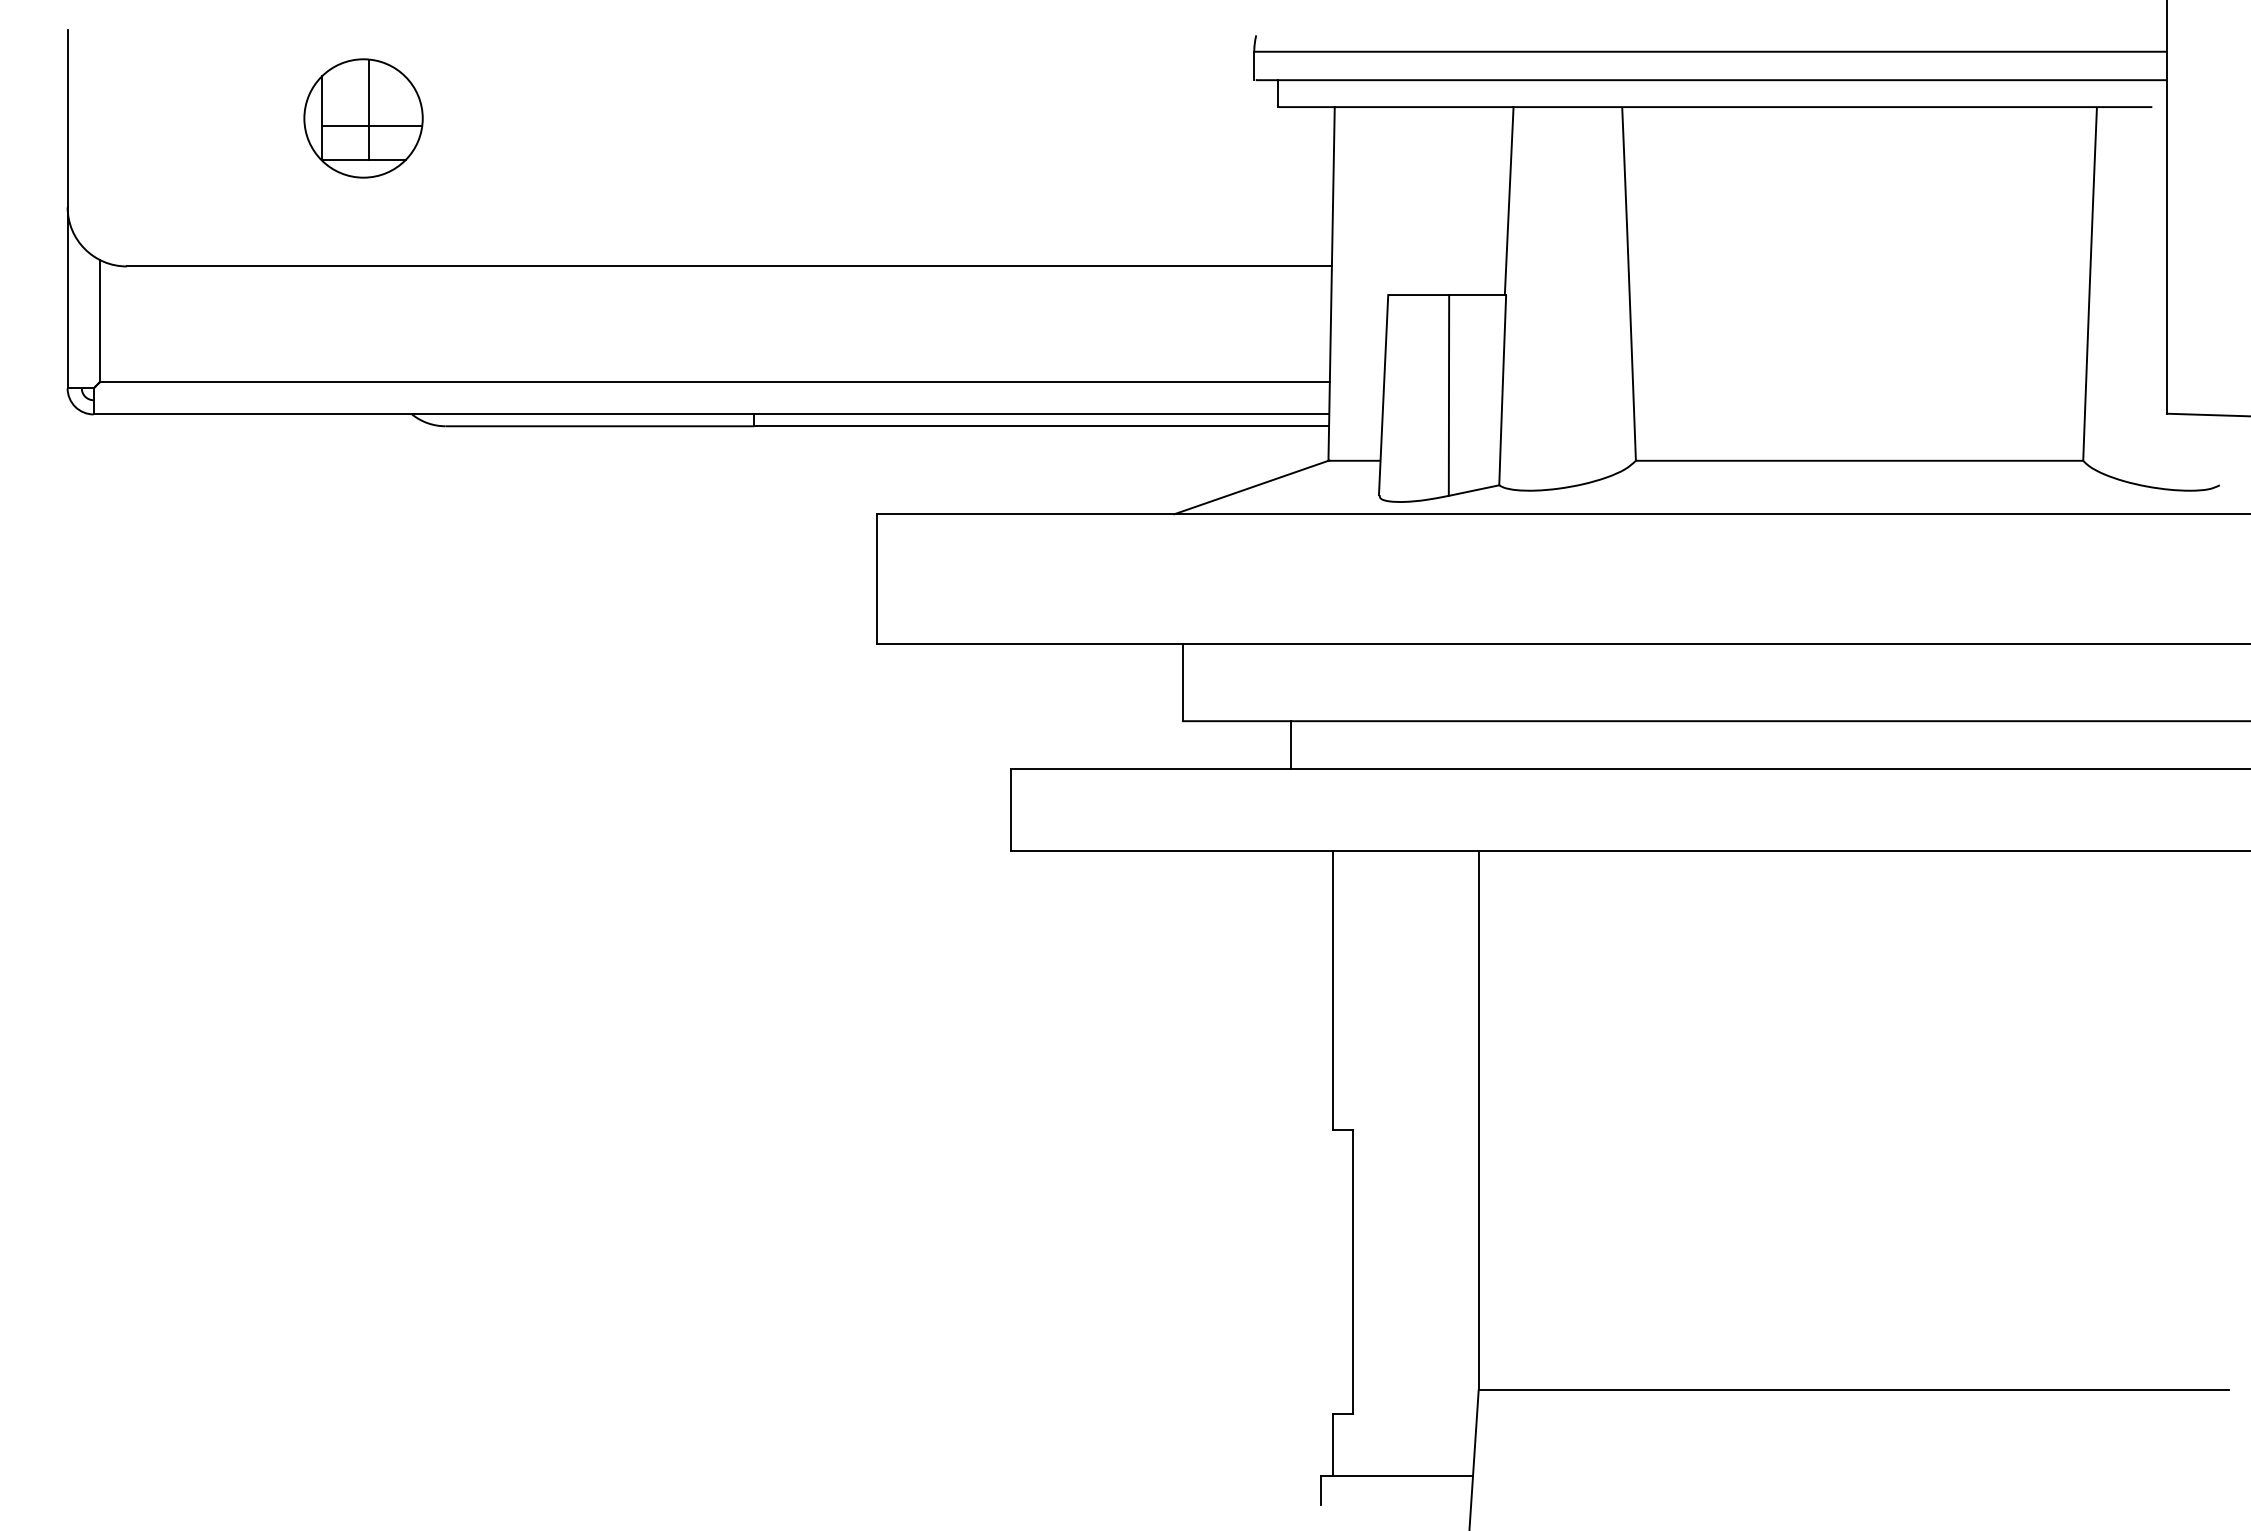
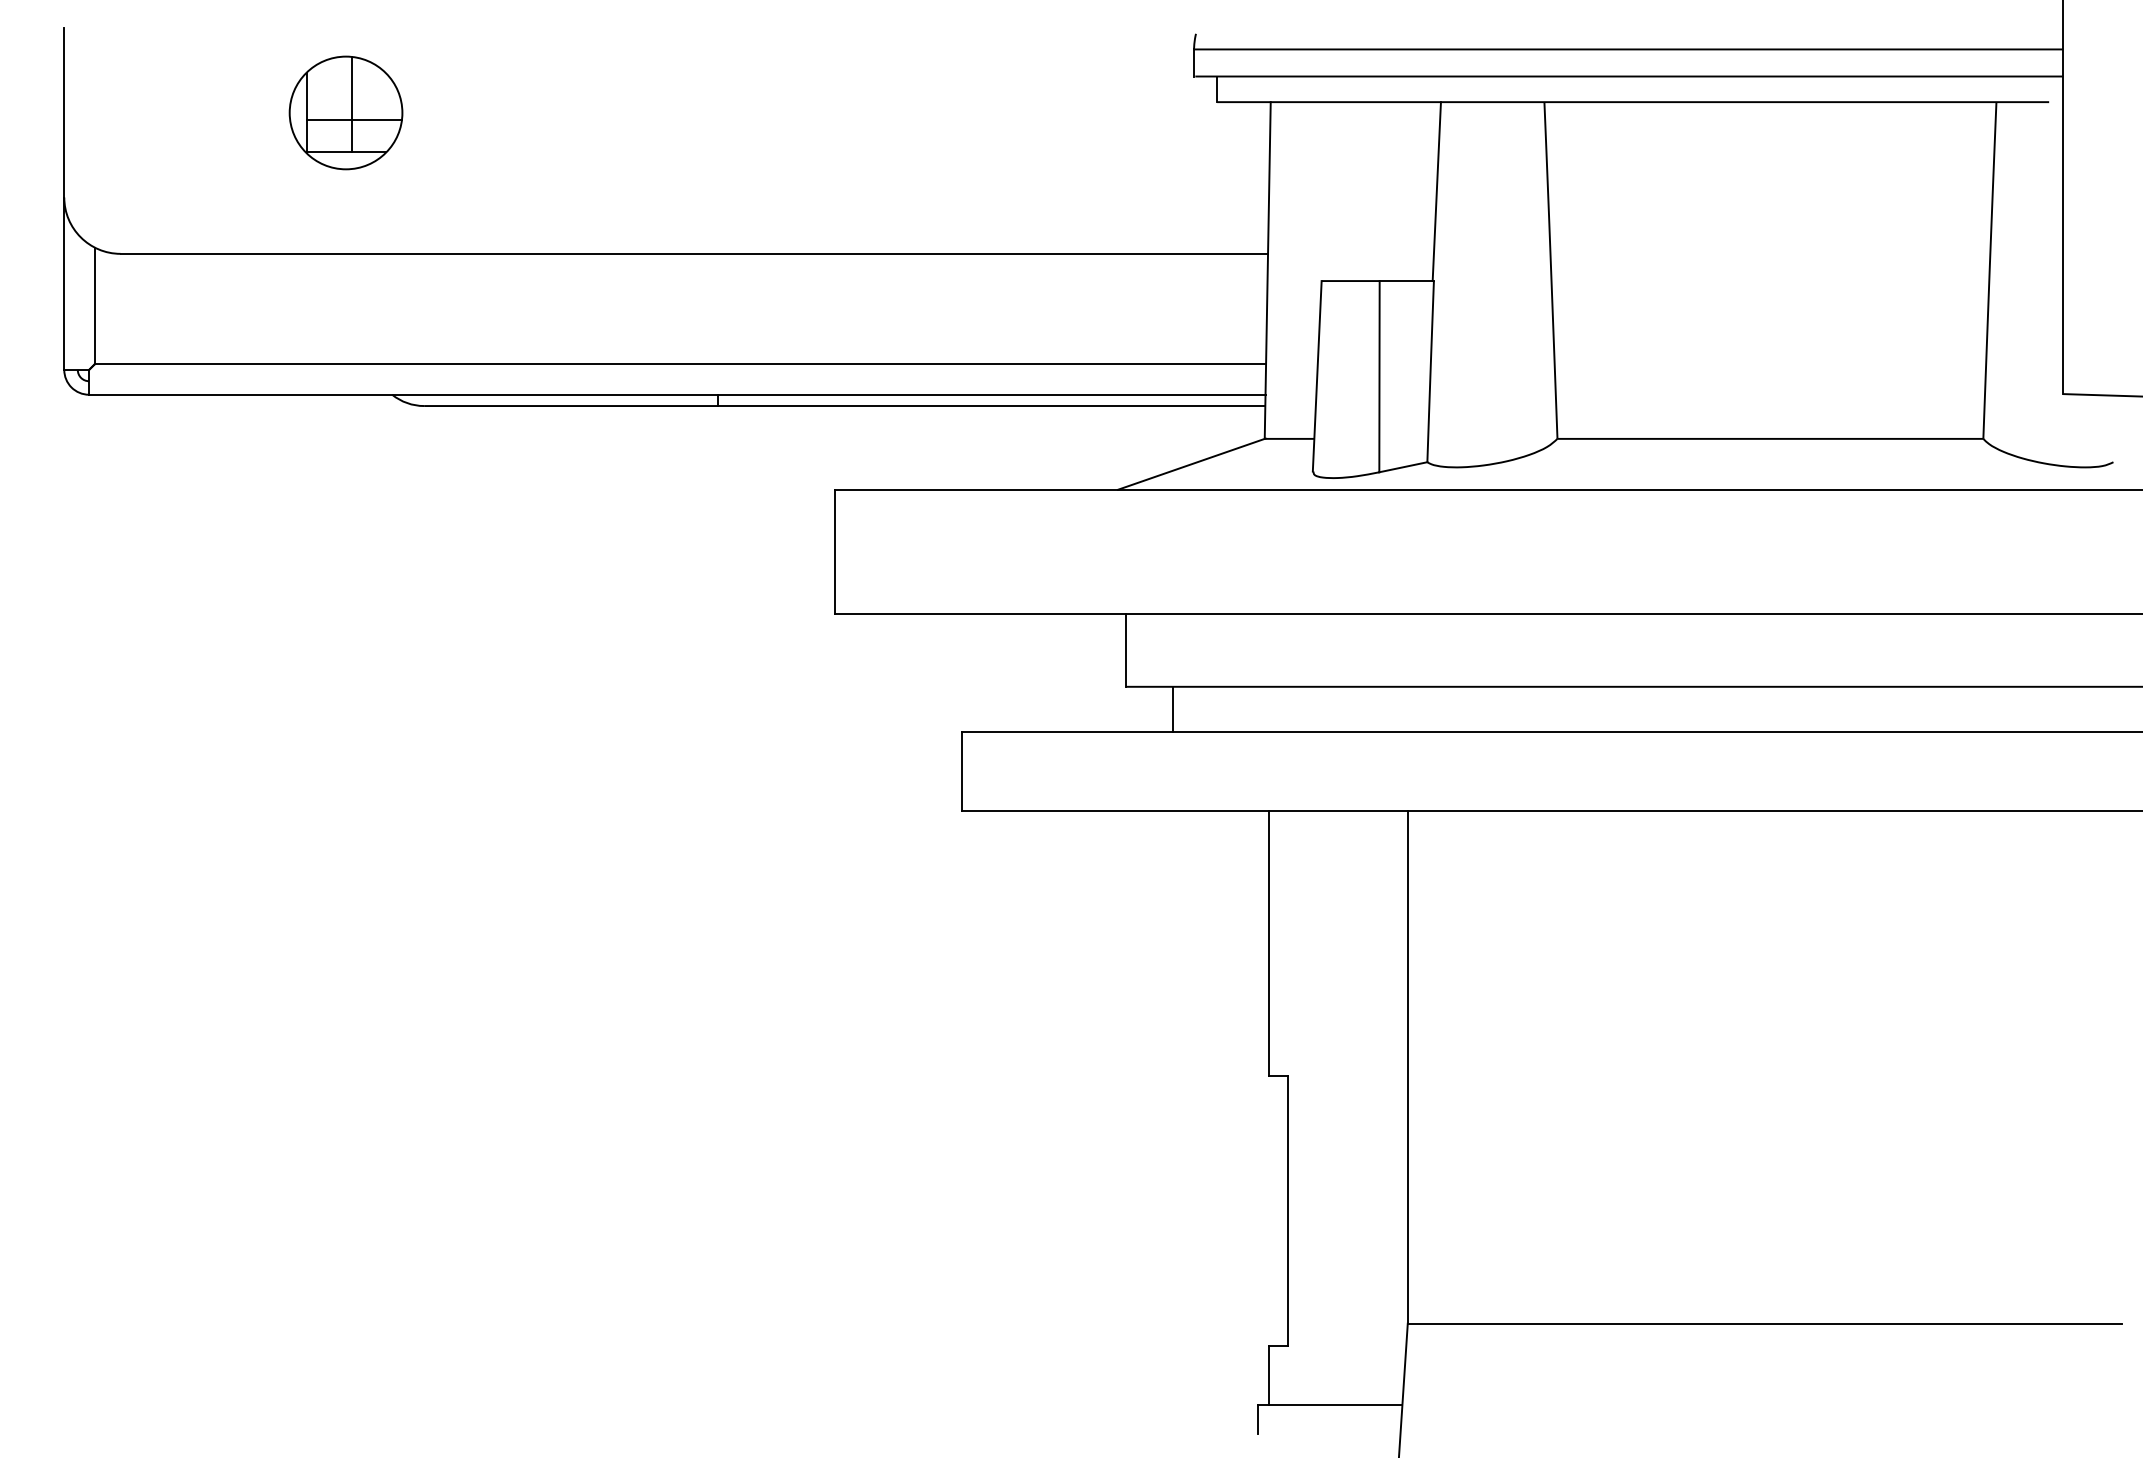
line: (1291, 743) -> (1173, 708), moved

